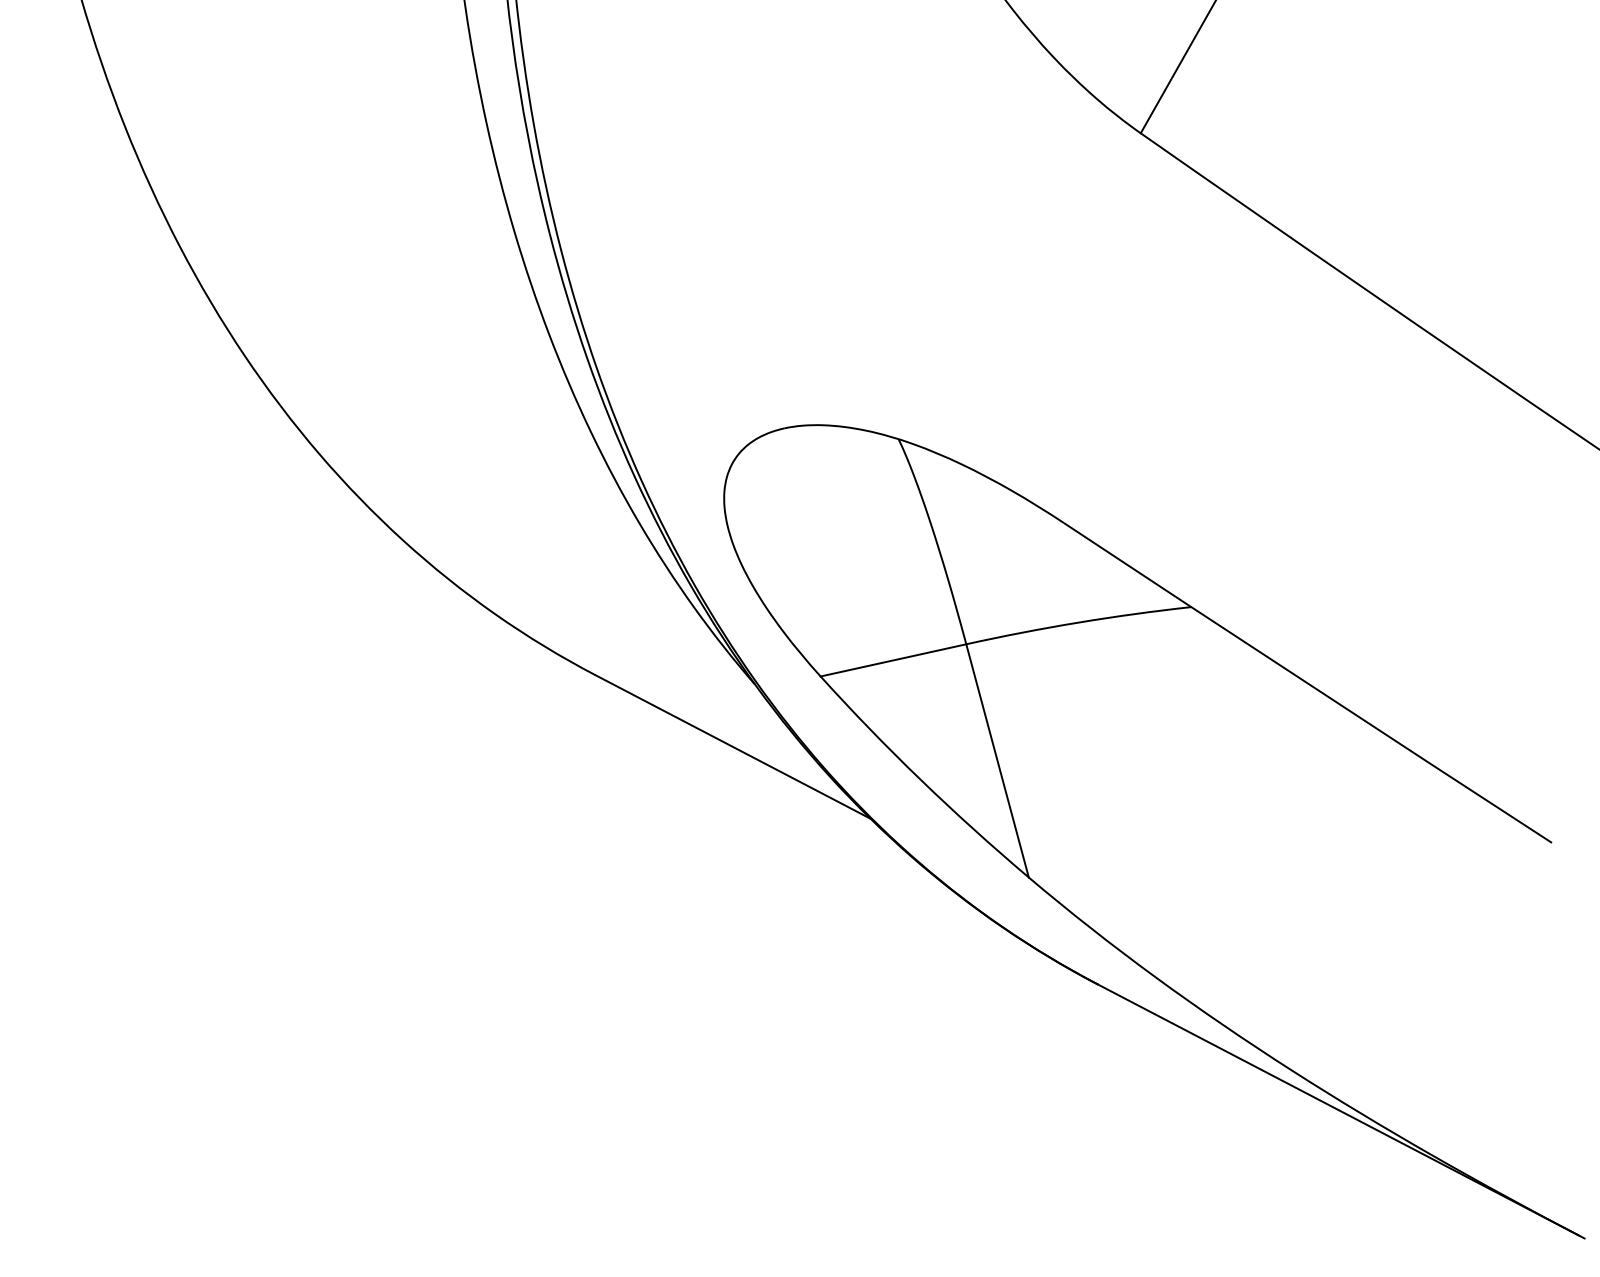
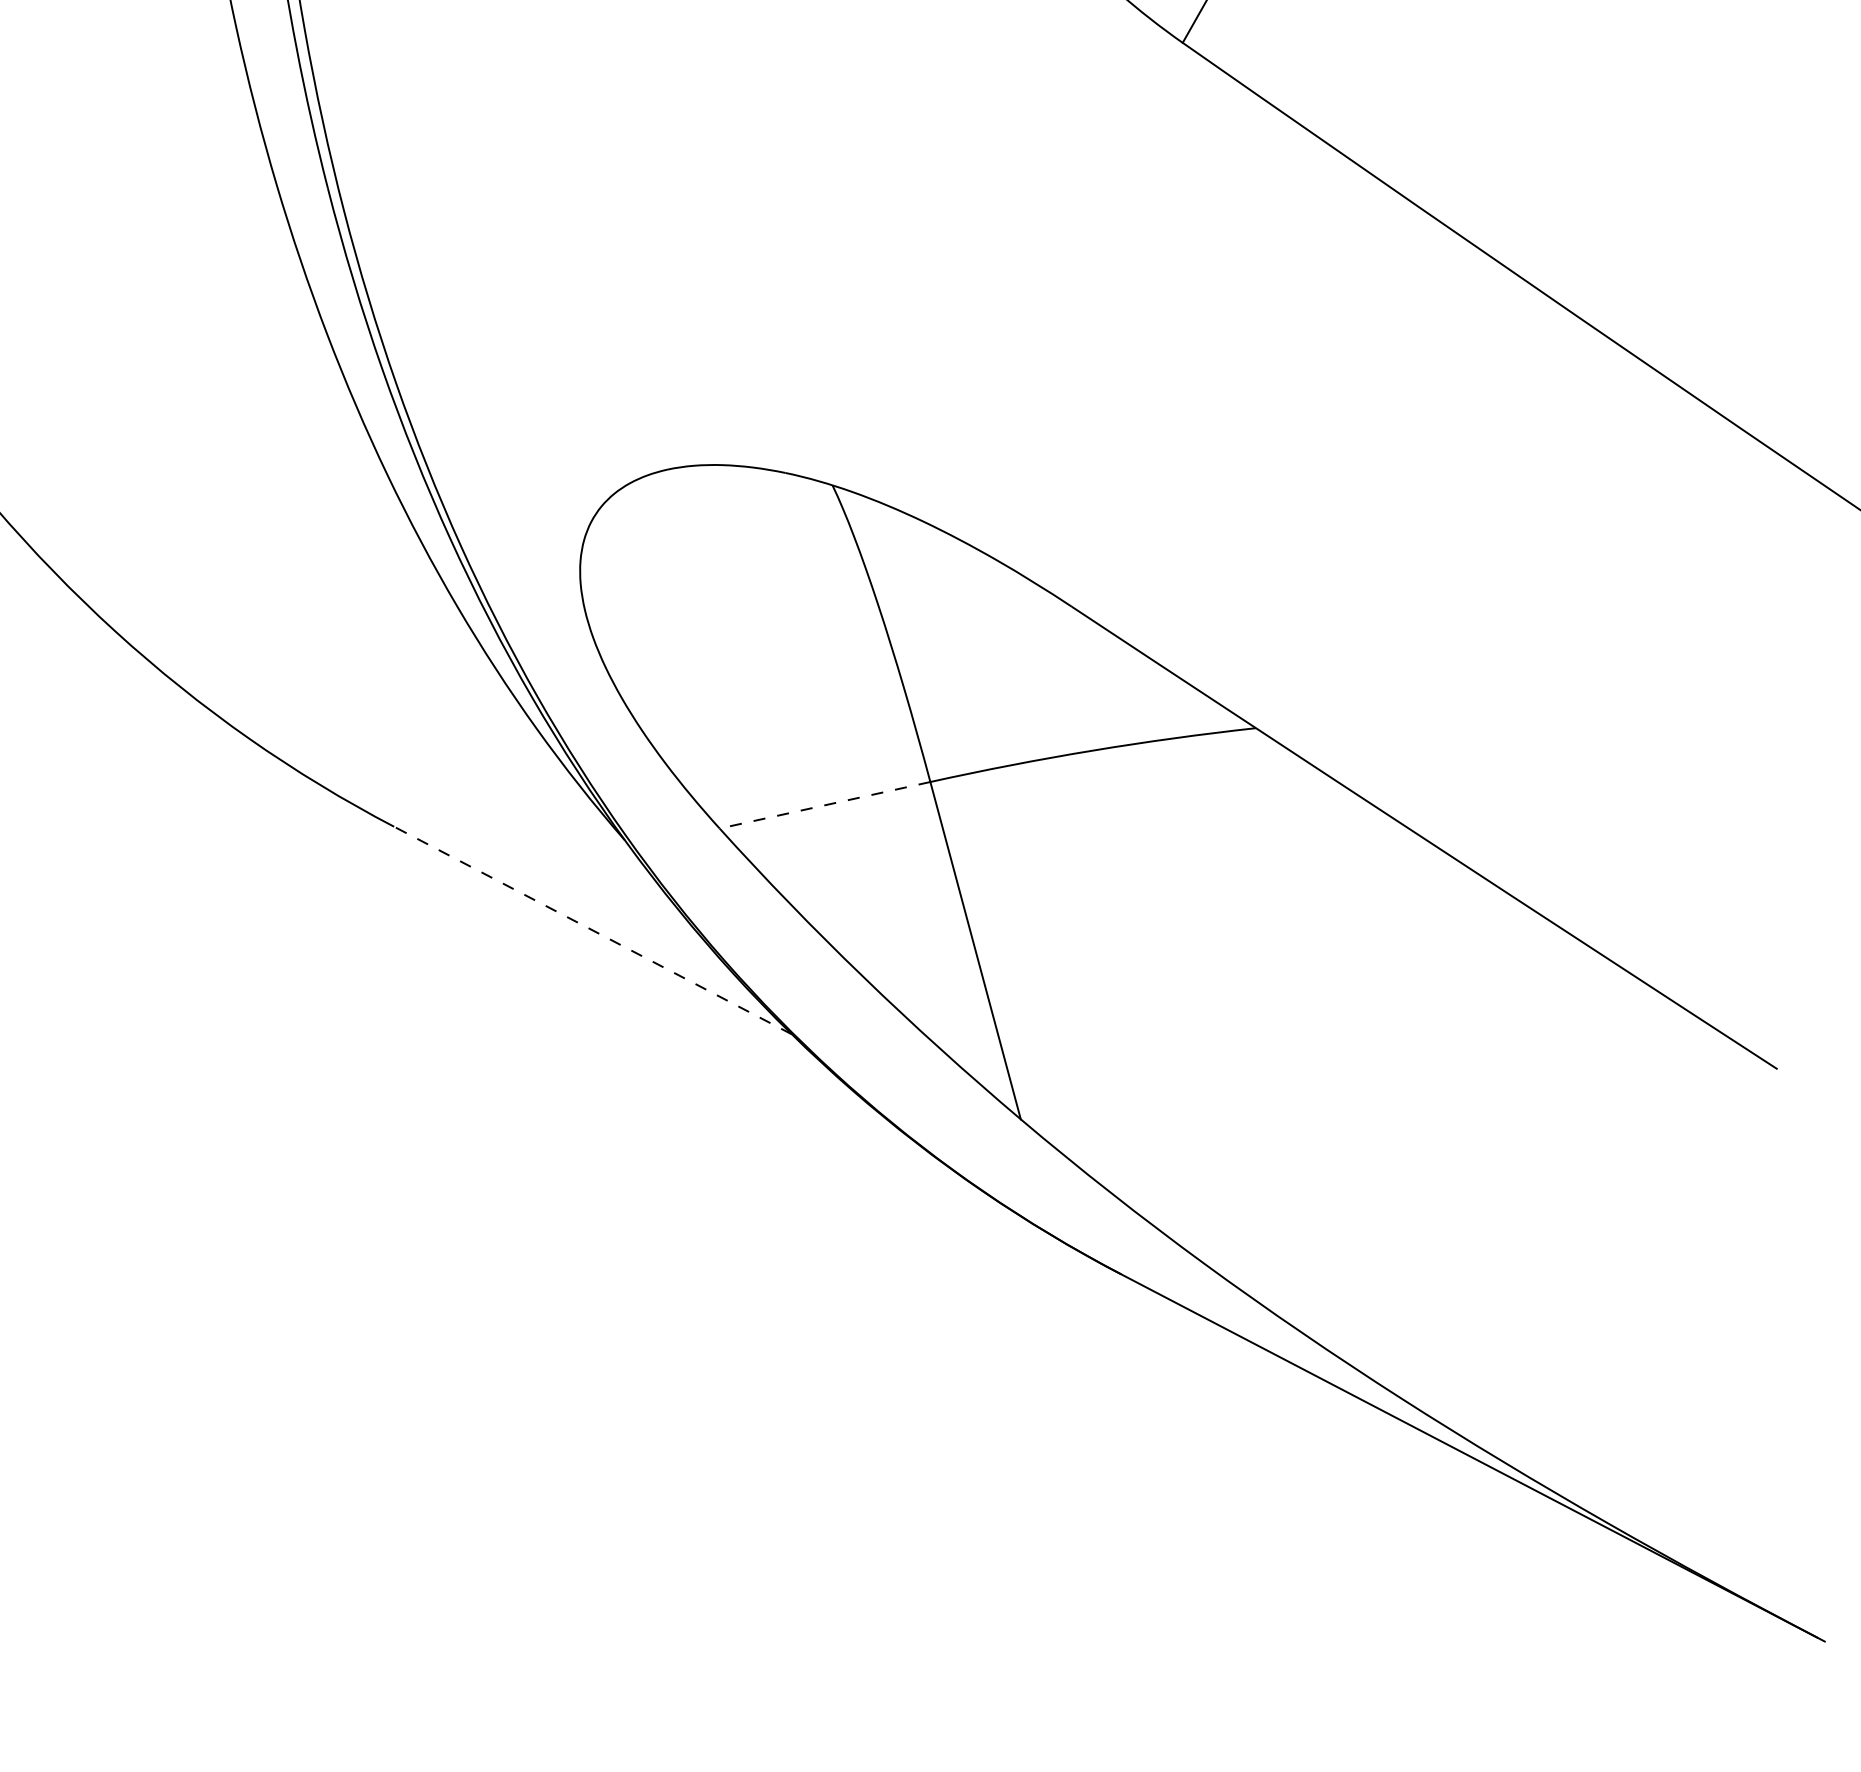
line: (893, 660) -> (825, 805), solid -> dashed
line: (732, 746) -> (592, 929), solid -> dashed

